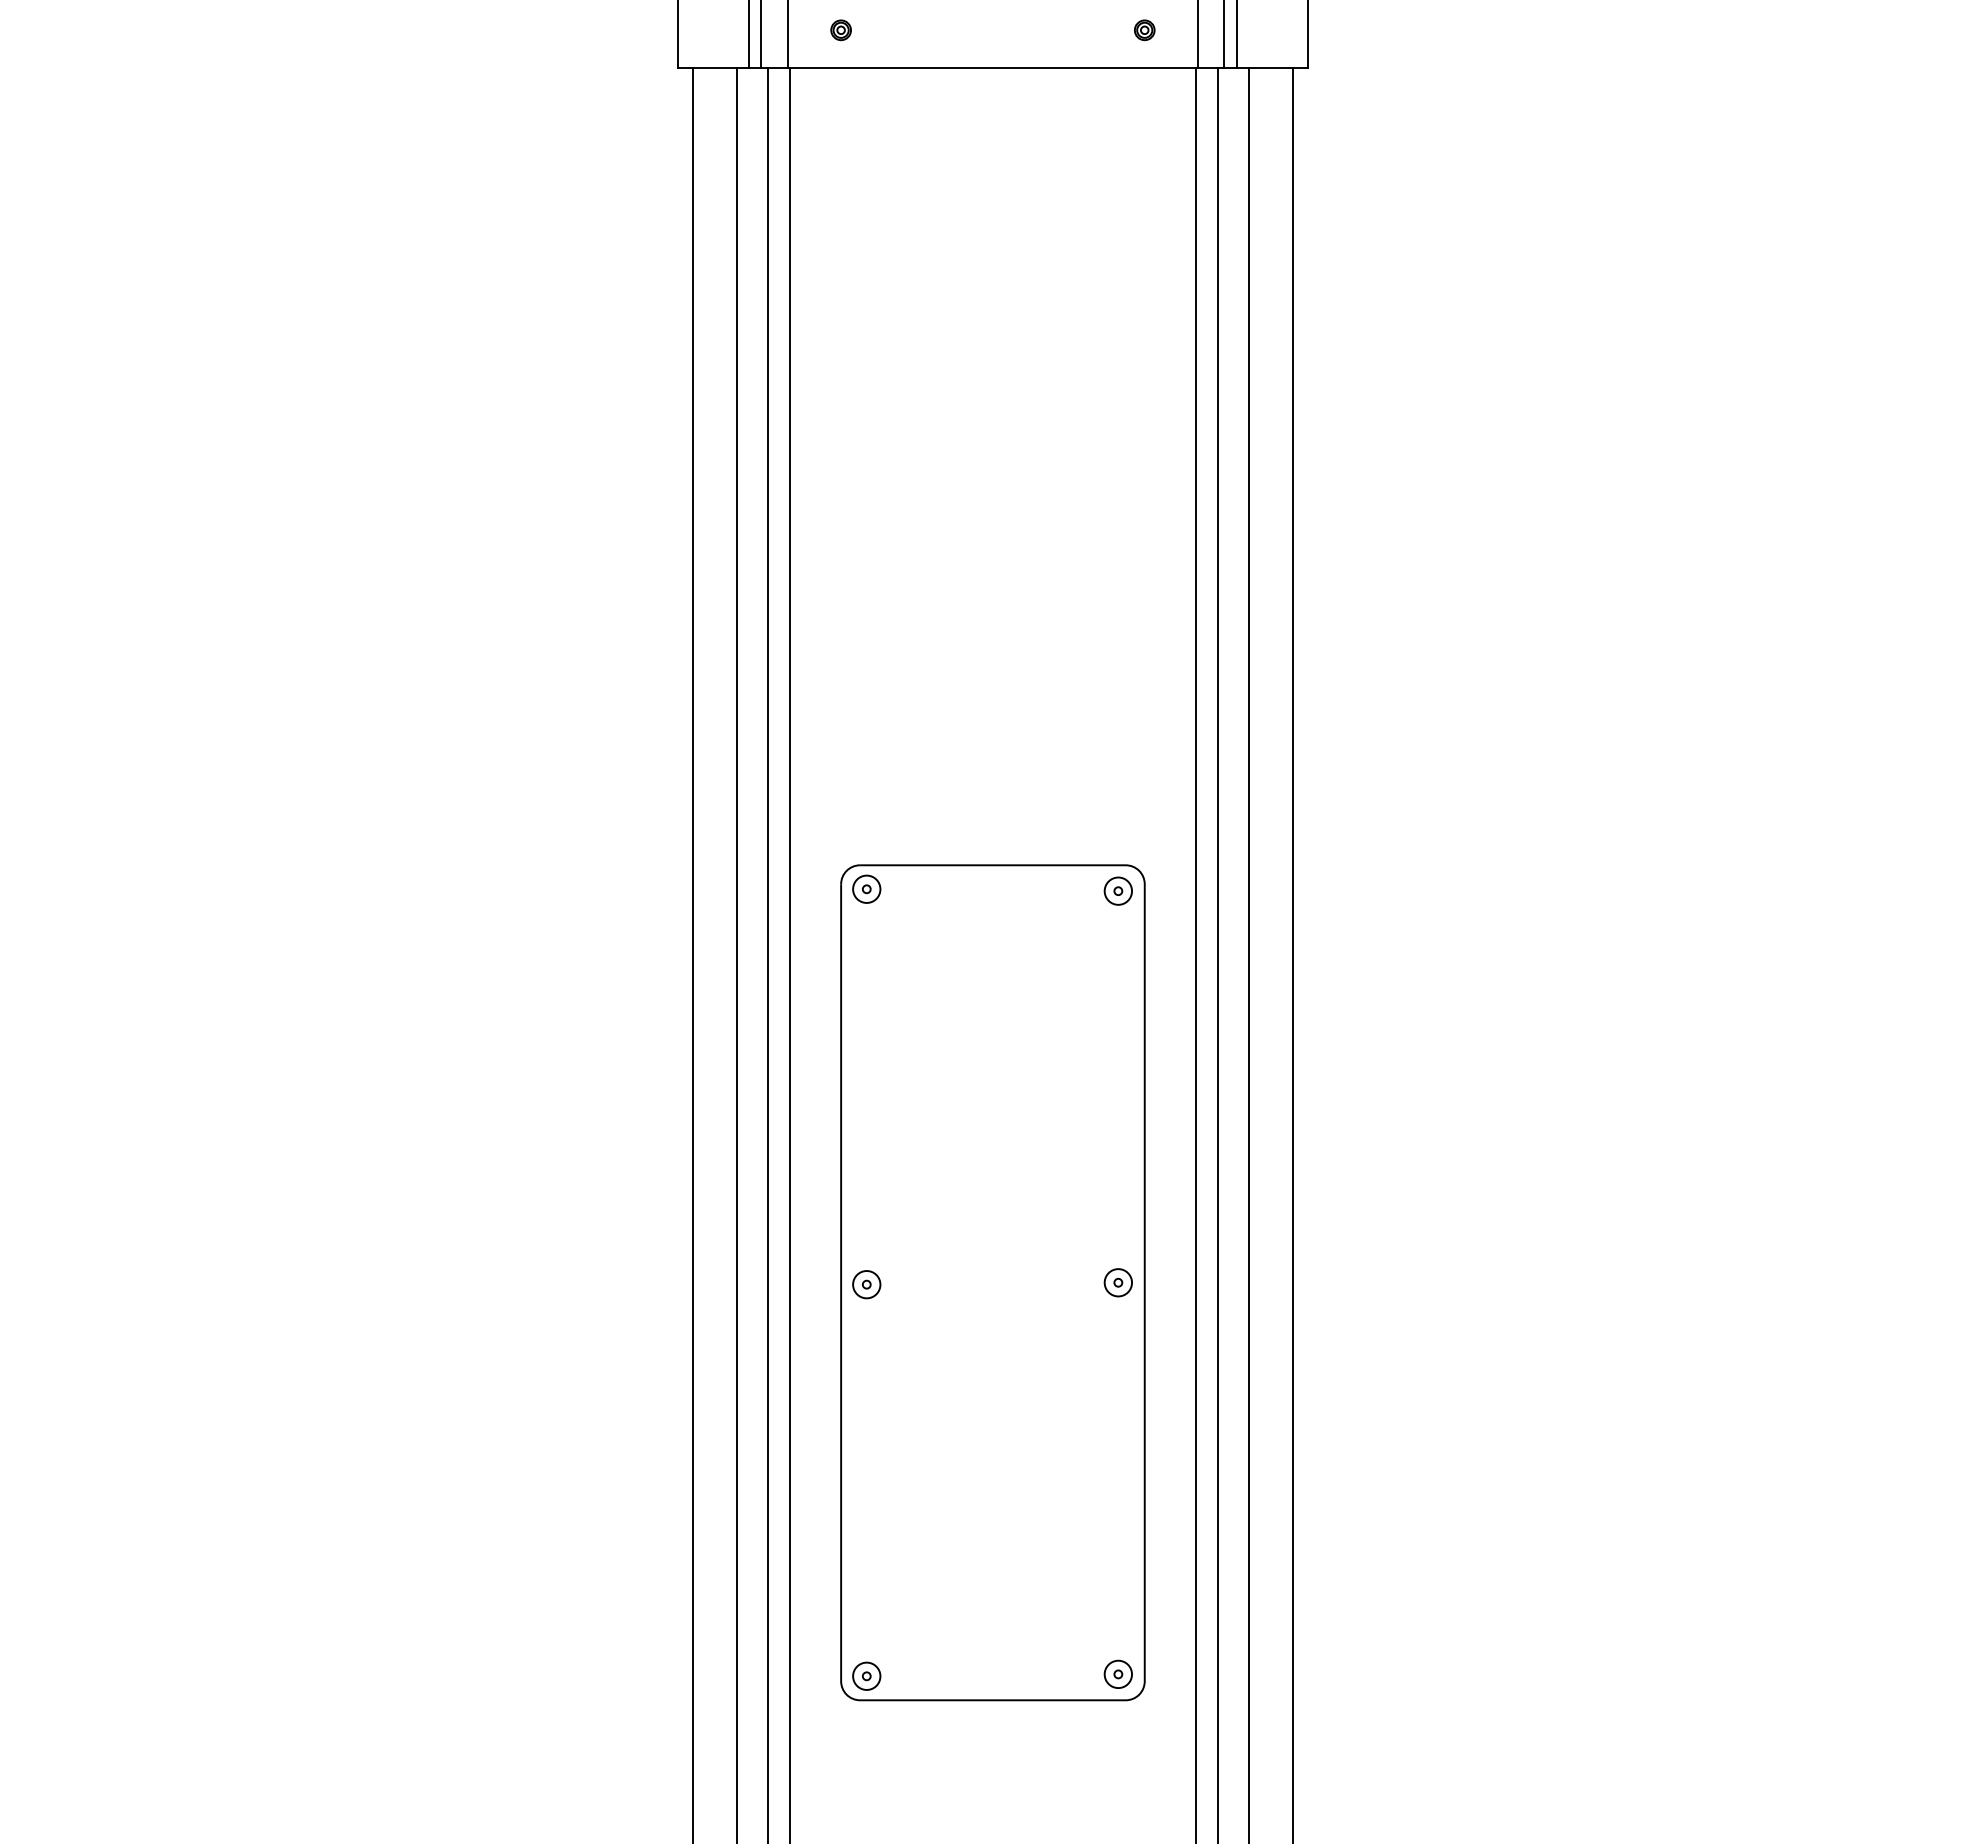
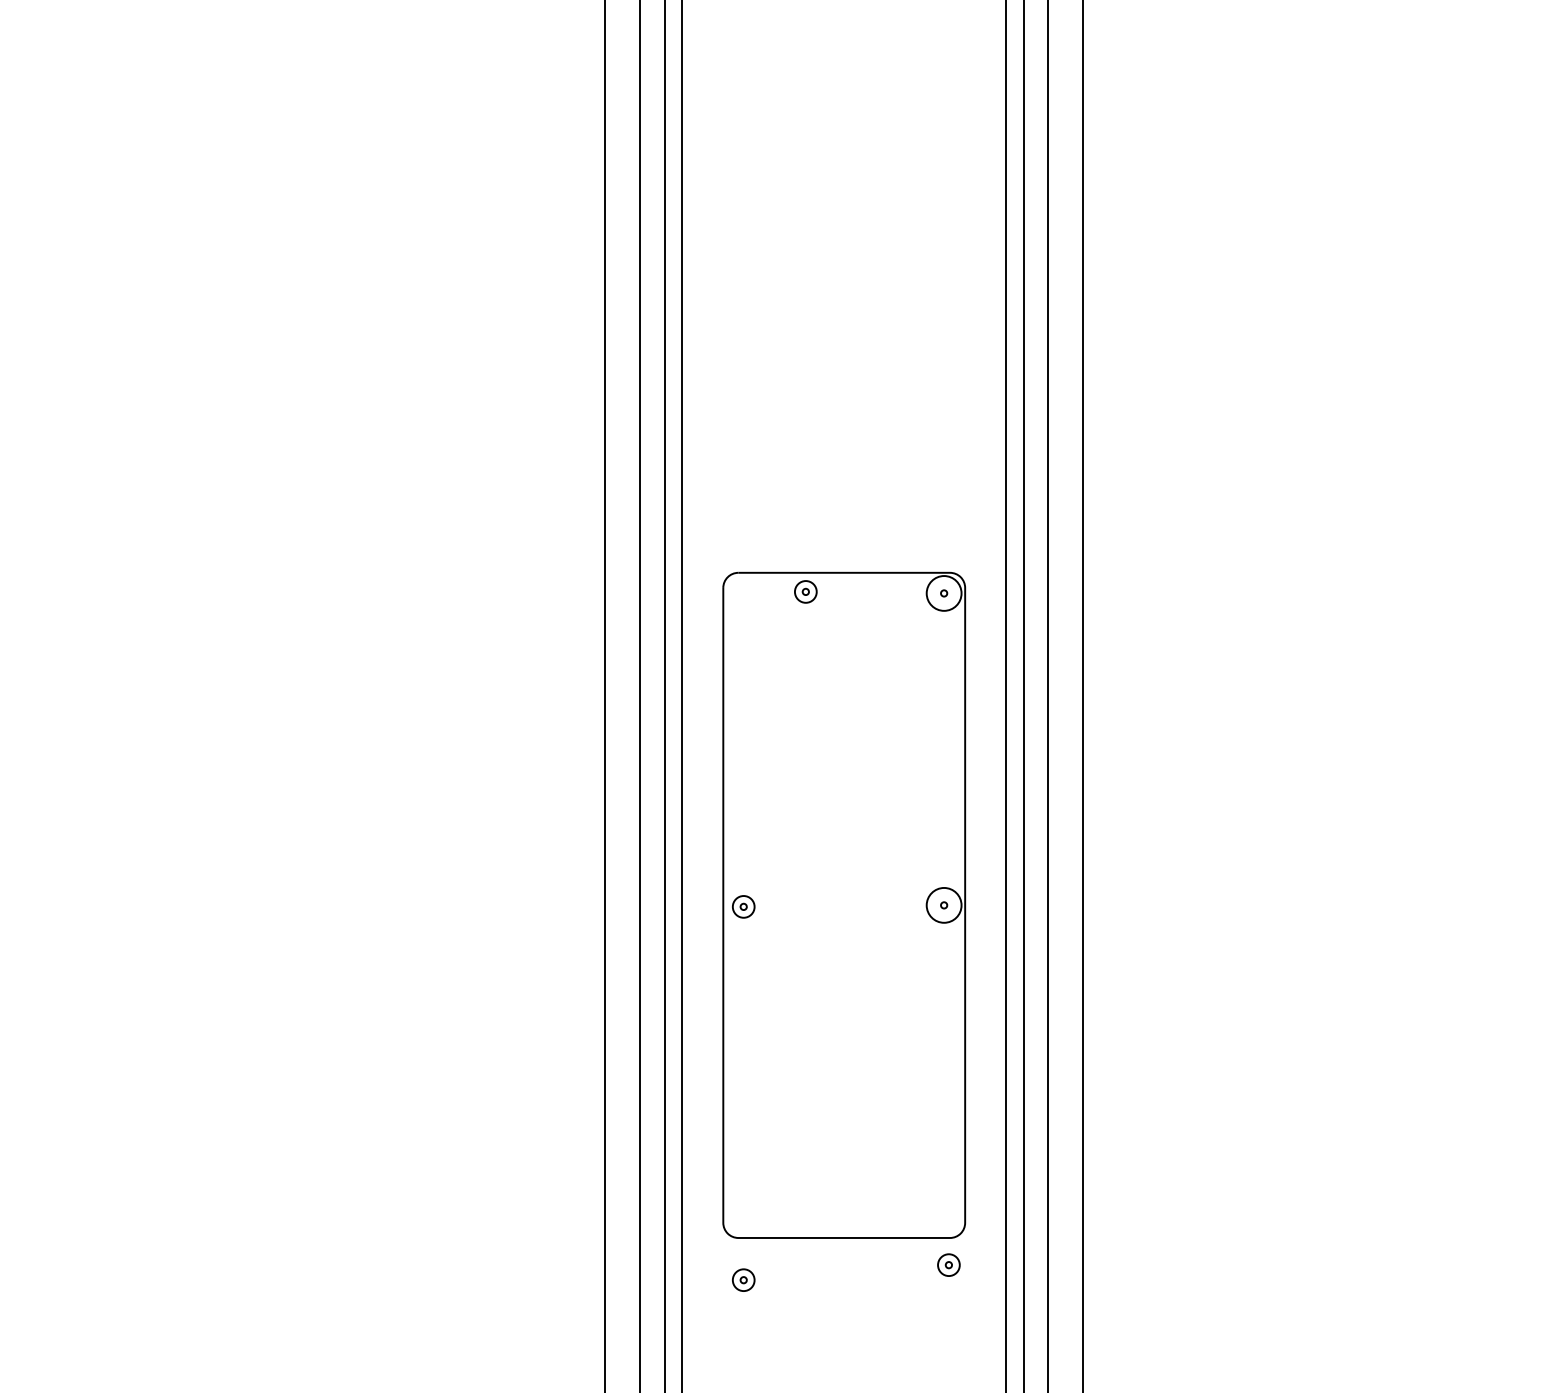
part: (866, 888) -> (805, 591), moved
circle: (1118, 890) -> (944, 592), size x1.6
circle: (1118, 1282) -> (944, 905), size x1.6
part: (1117, 1673) -> (948, 1264), moved
part: (866, 1675) -> (743, 1279), moved

